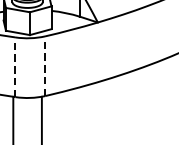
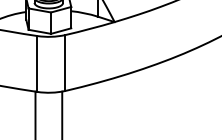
line: (45, 66) -> (65, 63), dashed -> solid
line: (15, 67) -> (37, 64), dashed -> solid

